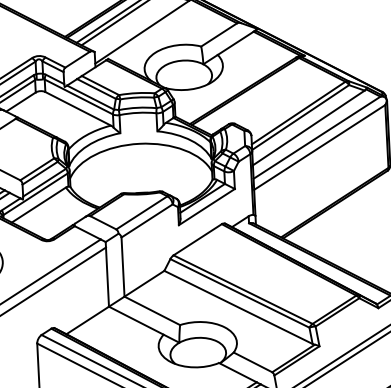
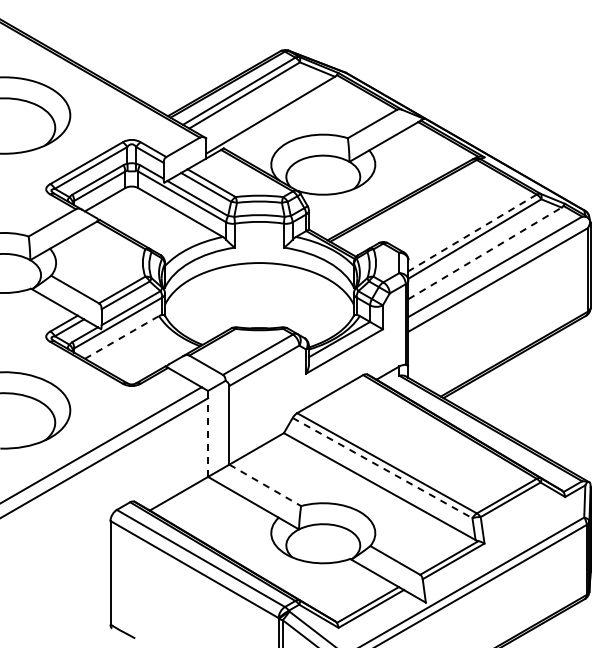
line: (298, 112) -> (472, 232), solid -> dashed
line: (309, 128) -> (485, 253), solid -> dashed
line: (39, 205) -> (122, 337), solid -> dashed
line: (107, 277) -> (208, 437), solid -> dashed
line: (239, 293) -> (382, 468), solid -> dashed
line: (152, 310) -> (265, 485), solid -> dashed

